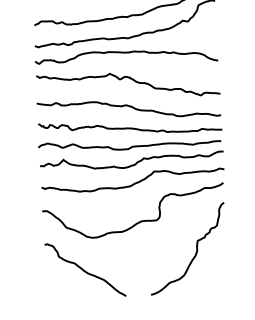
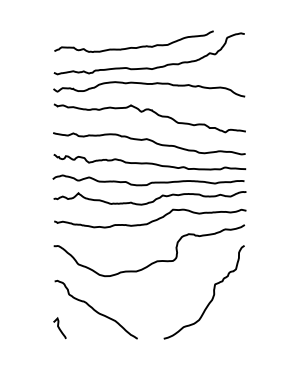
curve: (51, 288) -> (59, 327), added

